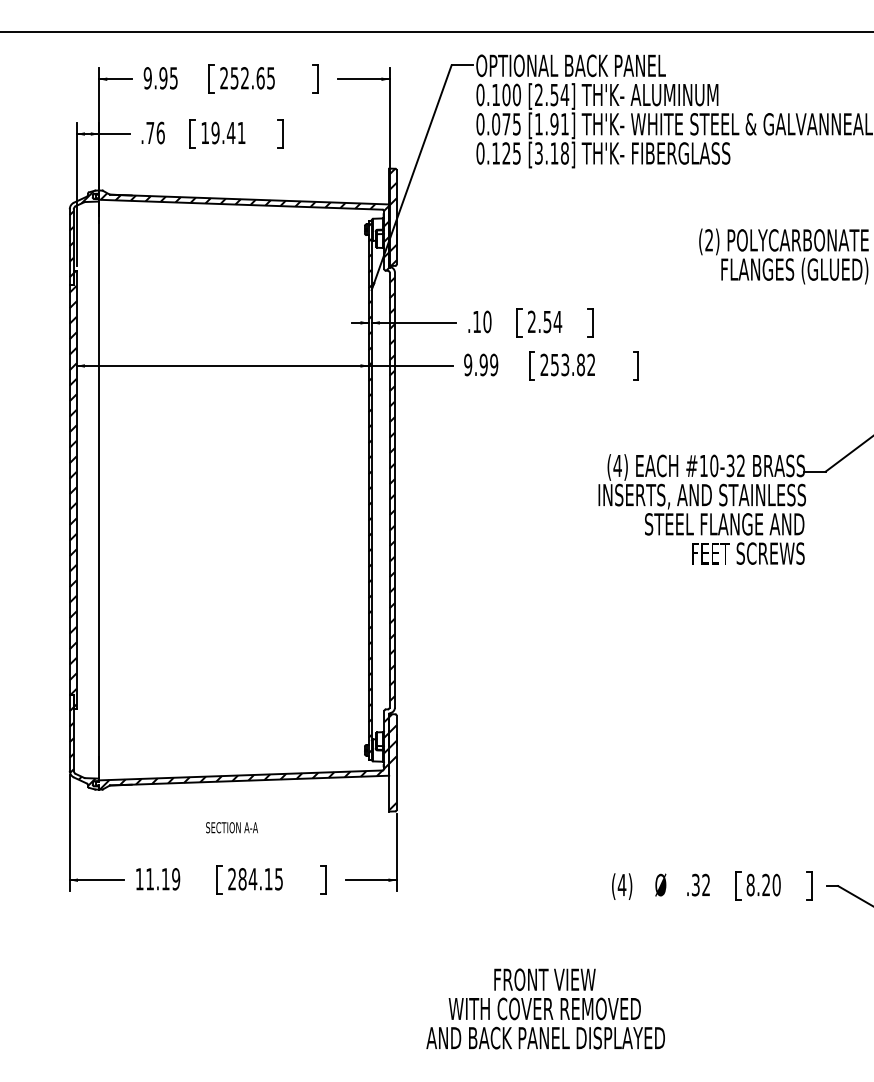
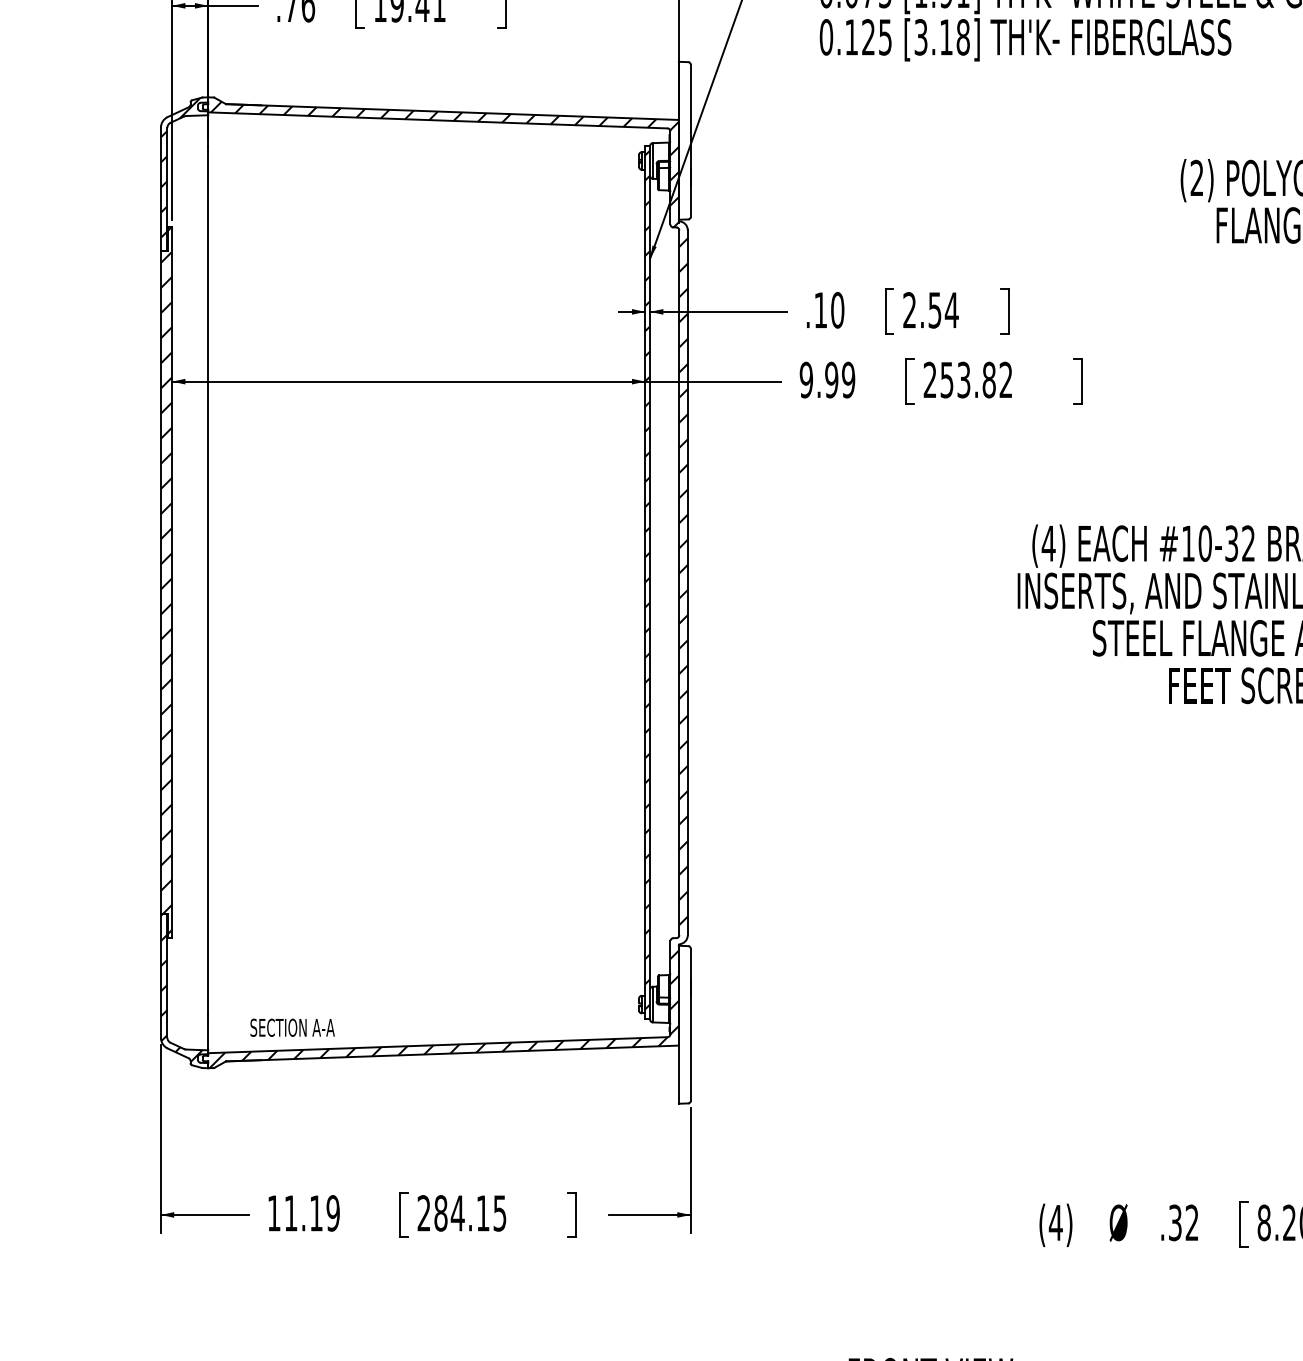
hatch: (392, 217) -> (683, 141), removed
hatch: (392, 762) -> (683, 1024), removed
text: (231, 827) -> (291, 1027), moved

